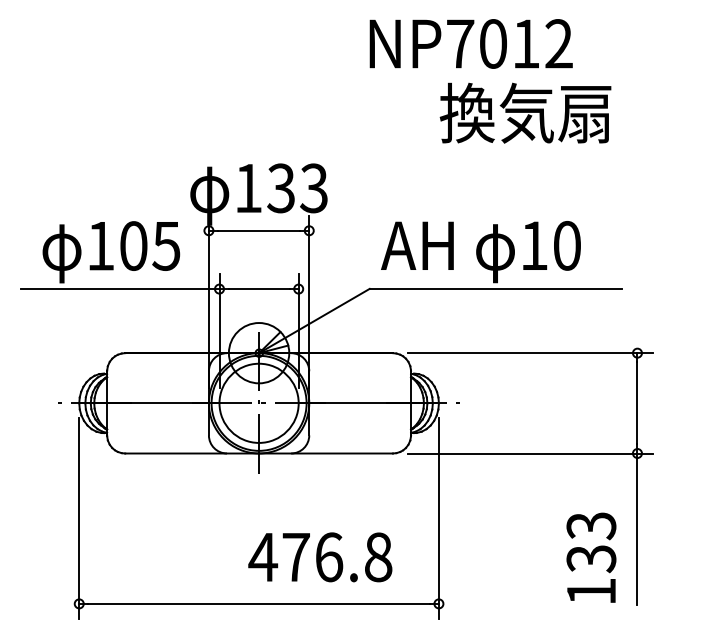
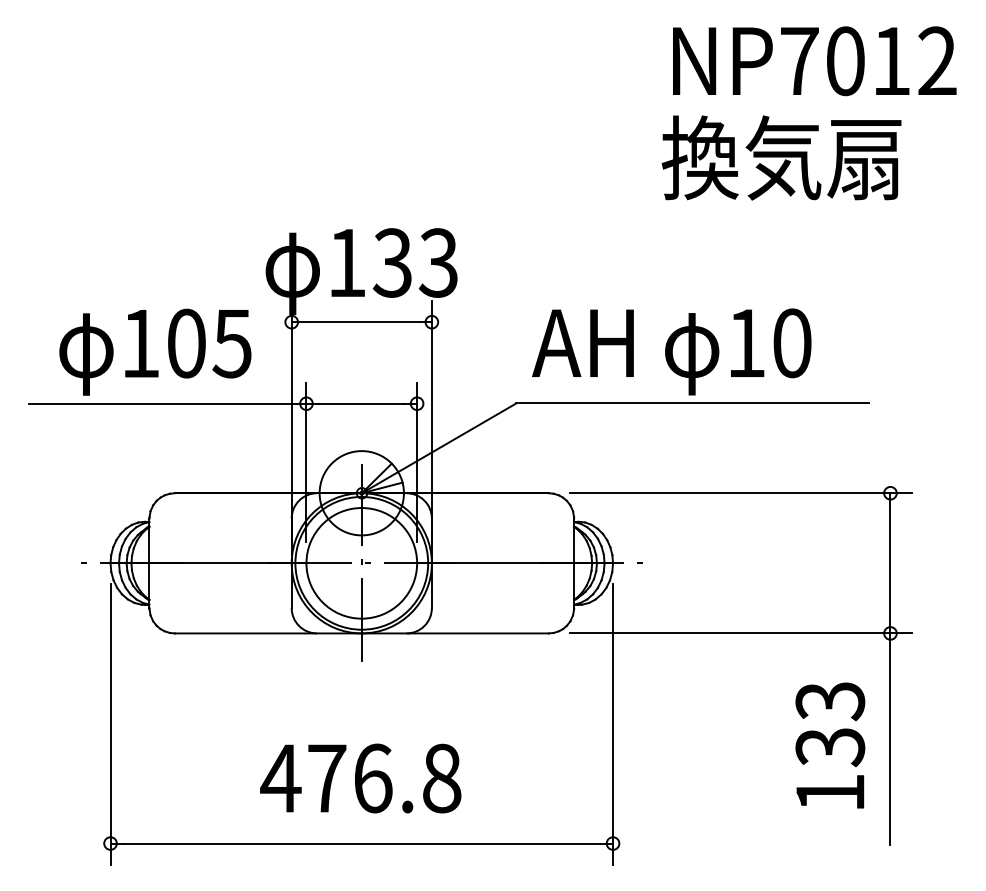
text: (470, 43) -> (813, 60), moved
text: (525, 112) -> (781, 156), moved
text: (320, 557) -> (360, 778), moved
text: (591, 557) -> (830, 745), moved

